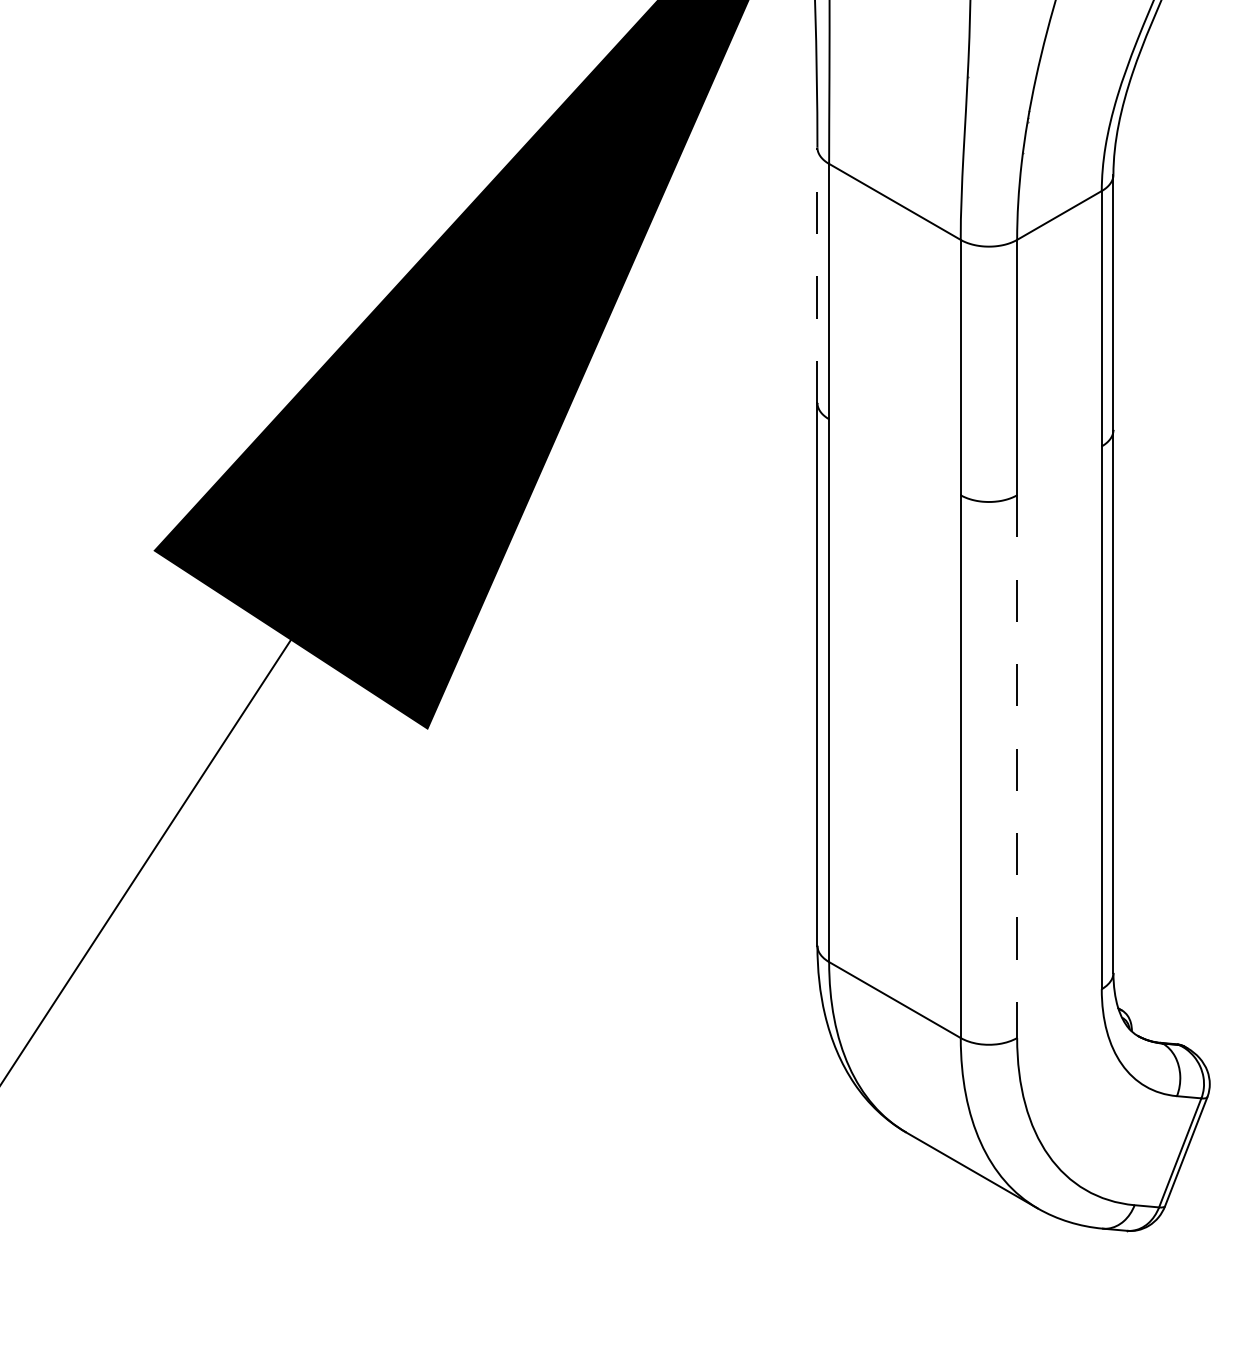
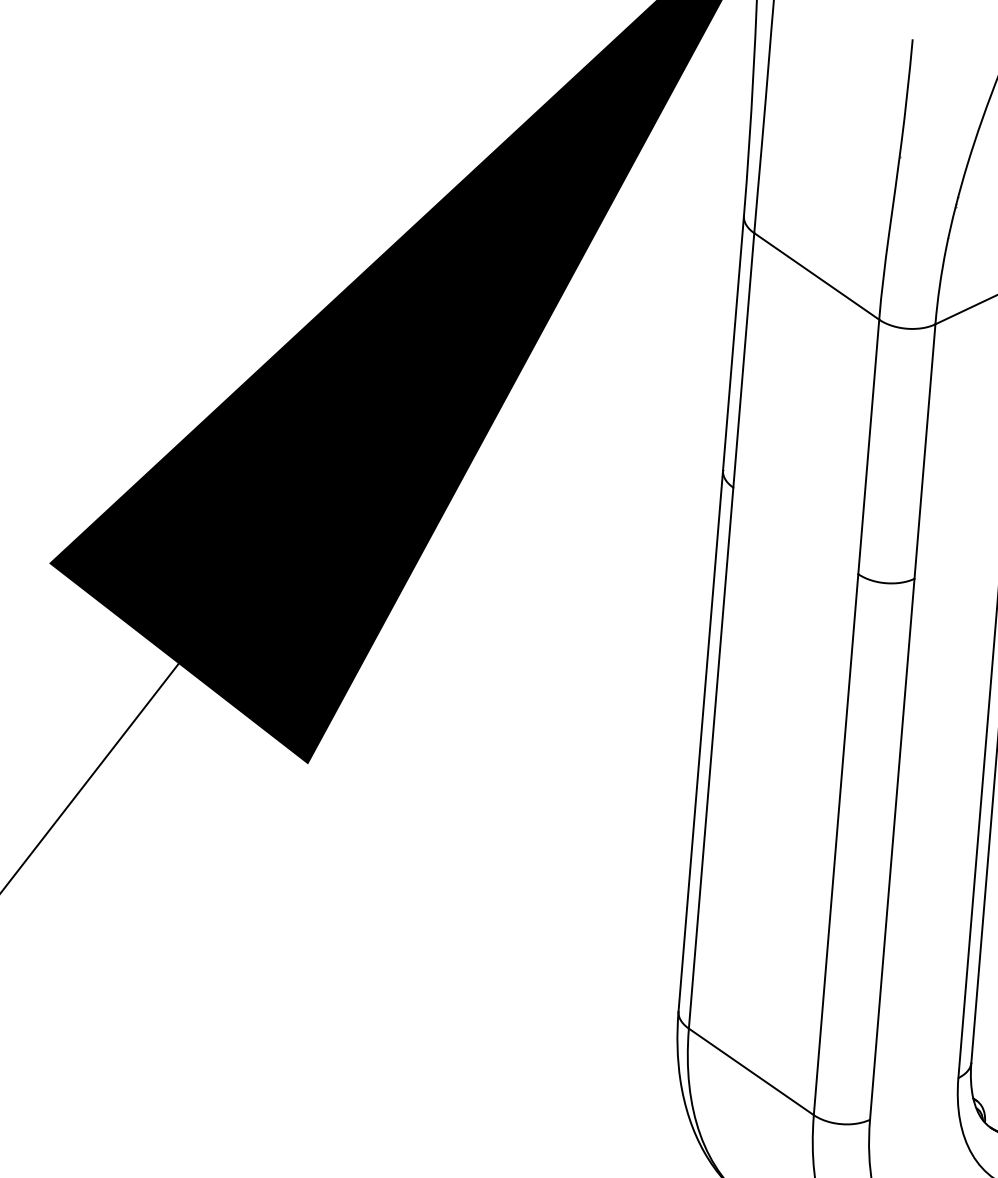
line: (817, 275) -> (733, 343), dashed -> solid
line: (1017, 767) -> (892, 850), dashed -> solid

